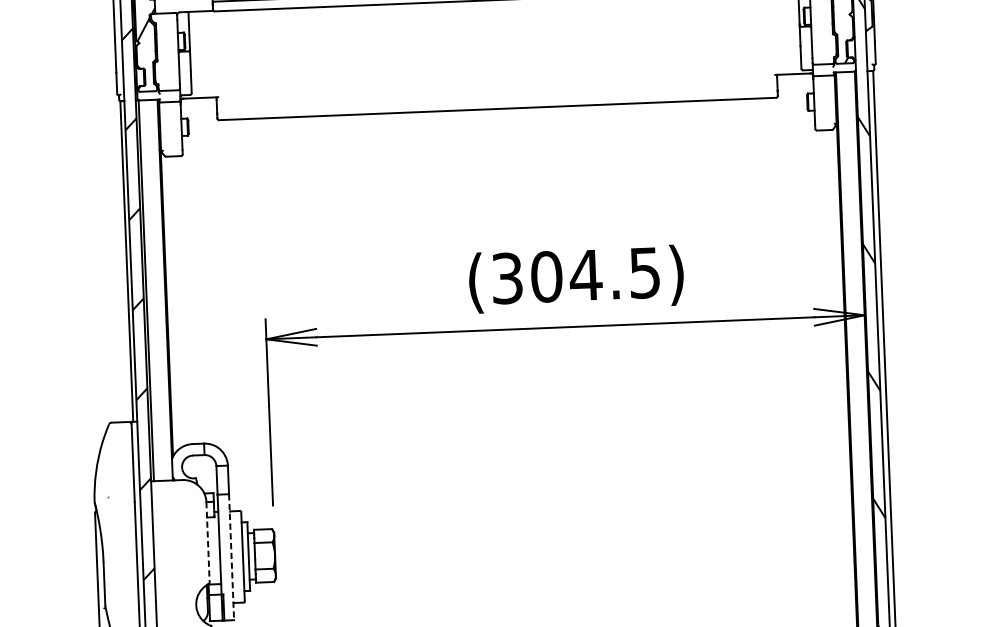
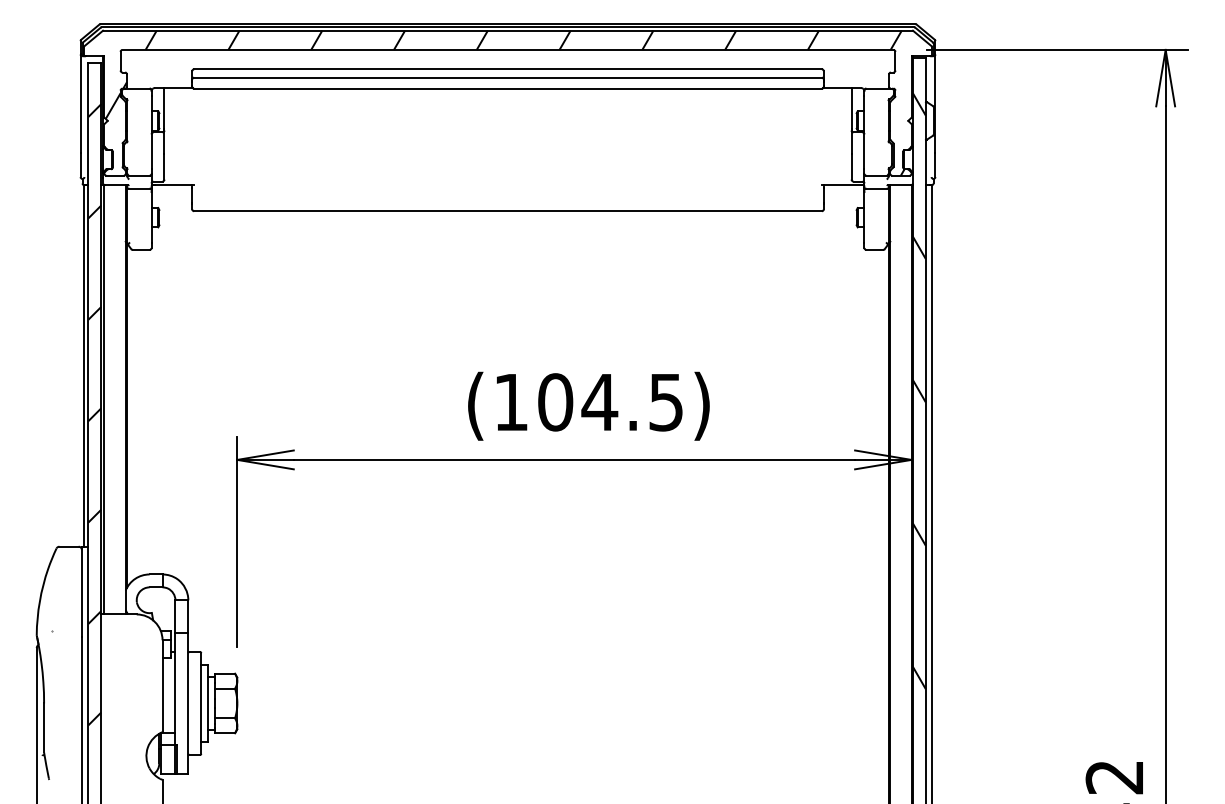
text: (506, 278) -> (510, 402), (304.5) -> (104.5)
line: (208, 543) -> (162, 686), dashed -> solid
line: (231, 557) -> (188, 703), dashed -> solid

